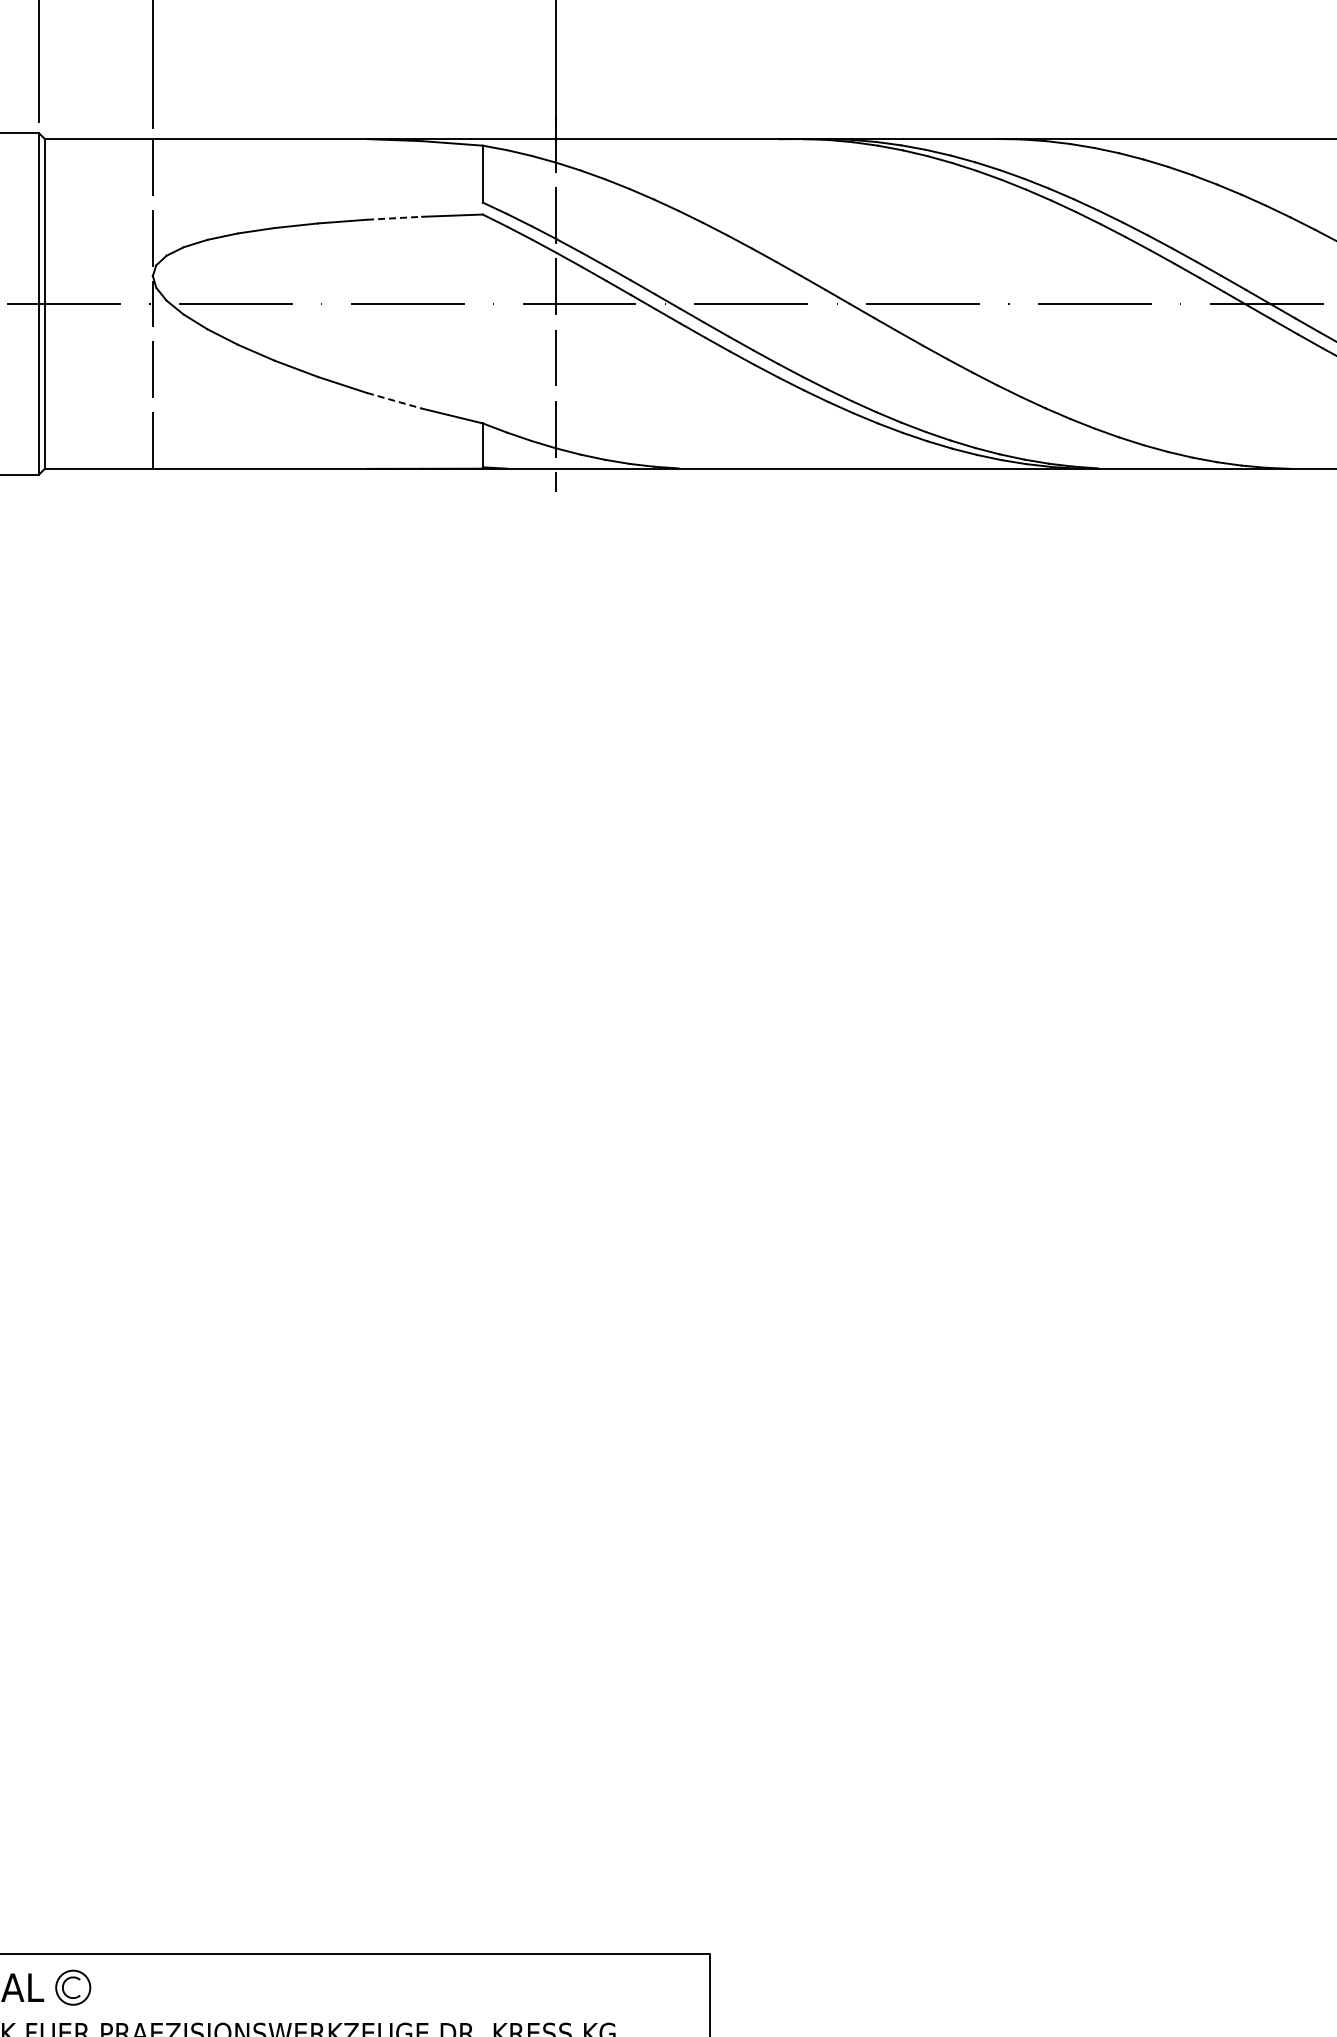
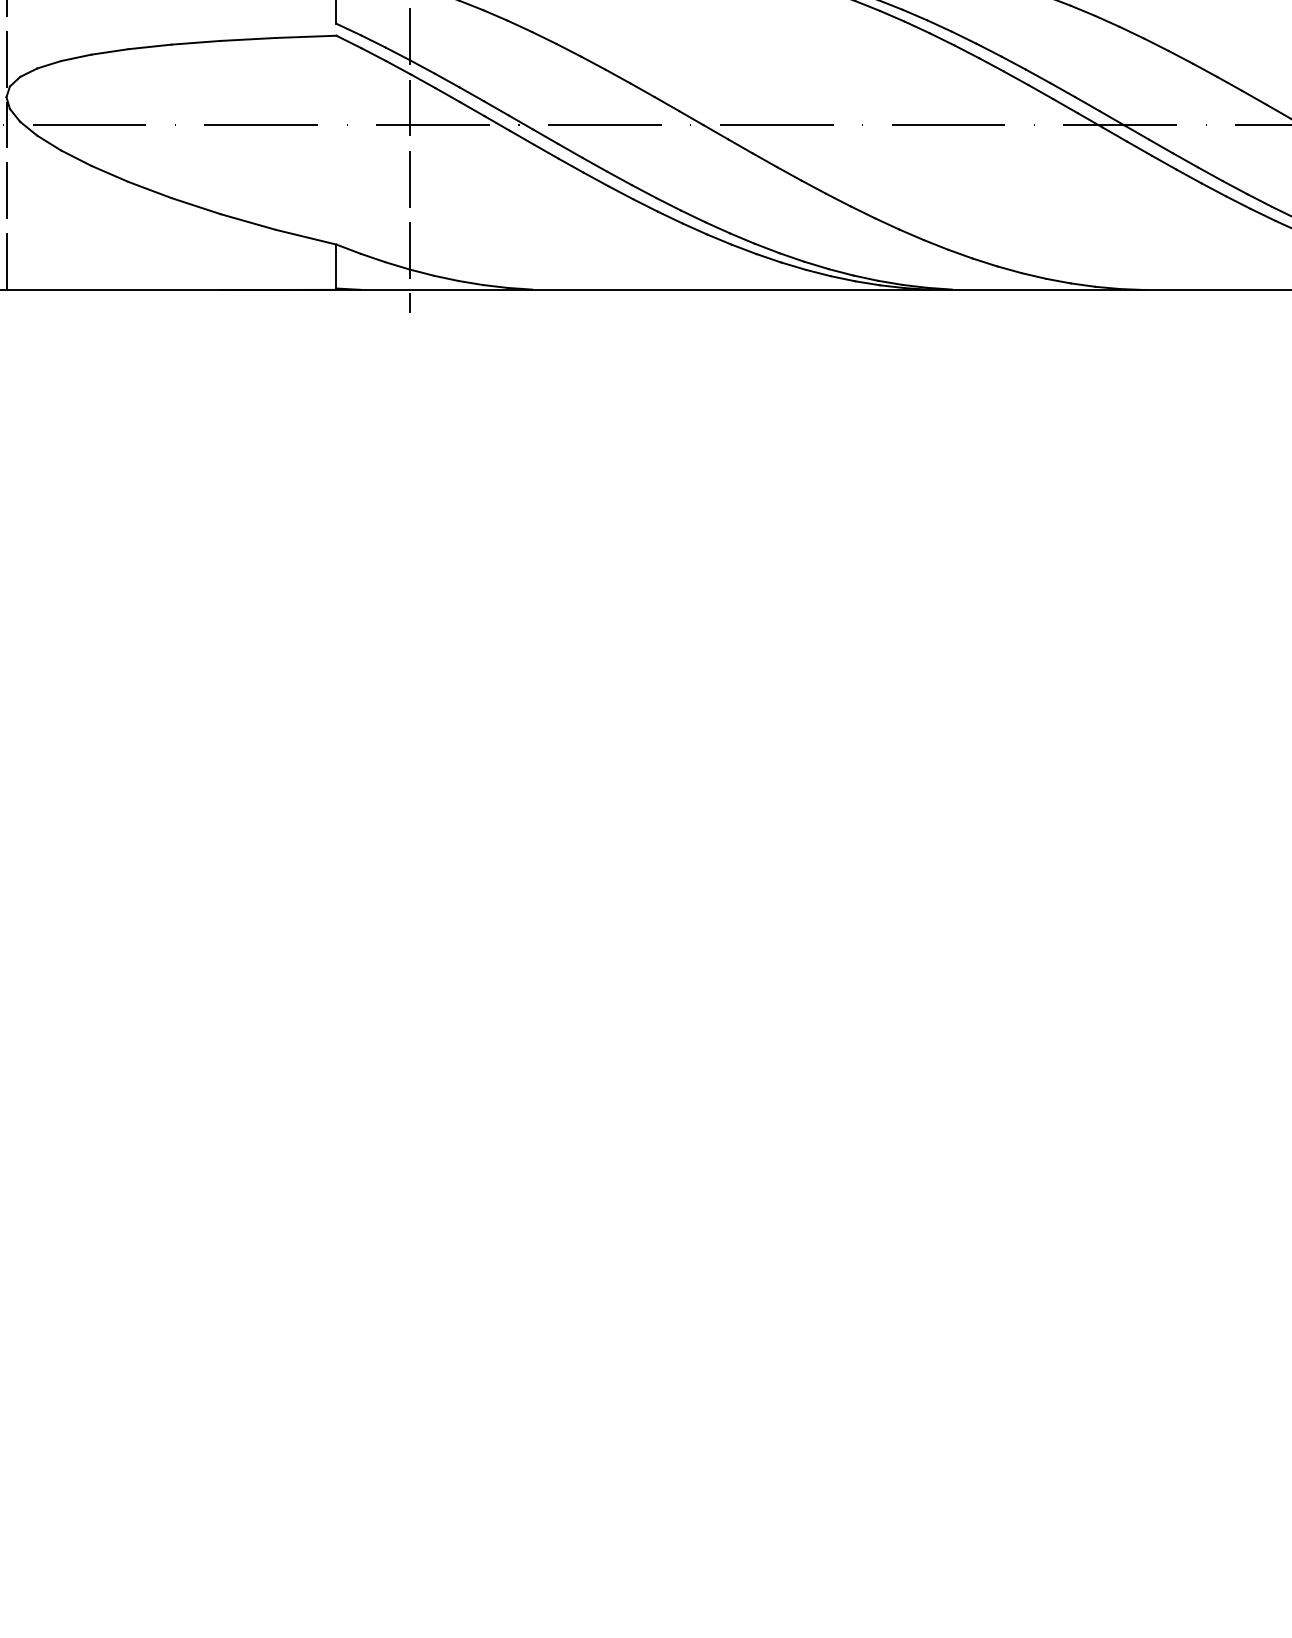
line: (394, 218) -> (248, 39), dashed -> solid
line: (394, 400) -> (248, 221), dashed -> solid

